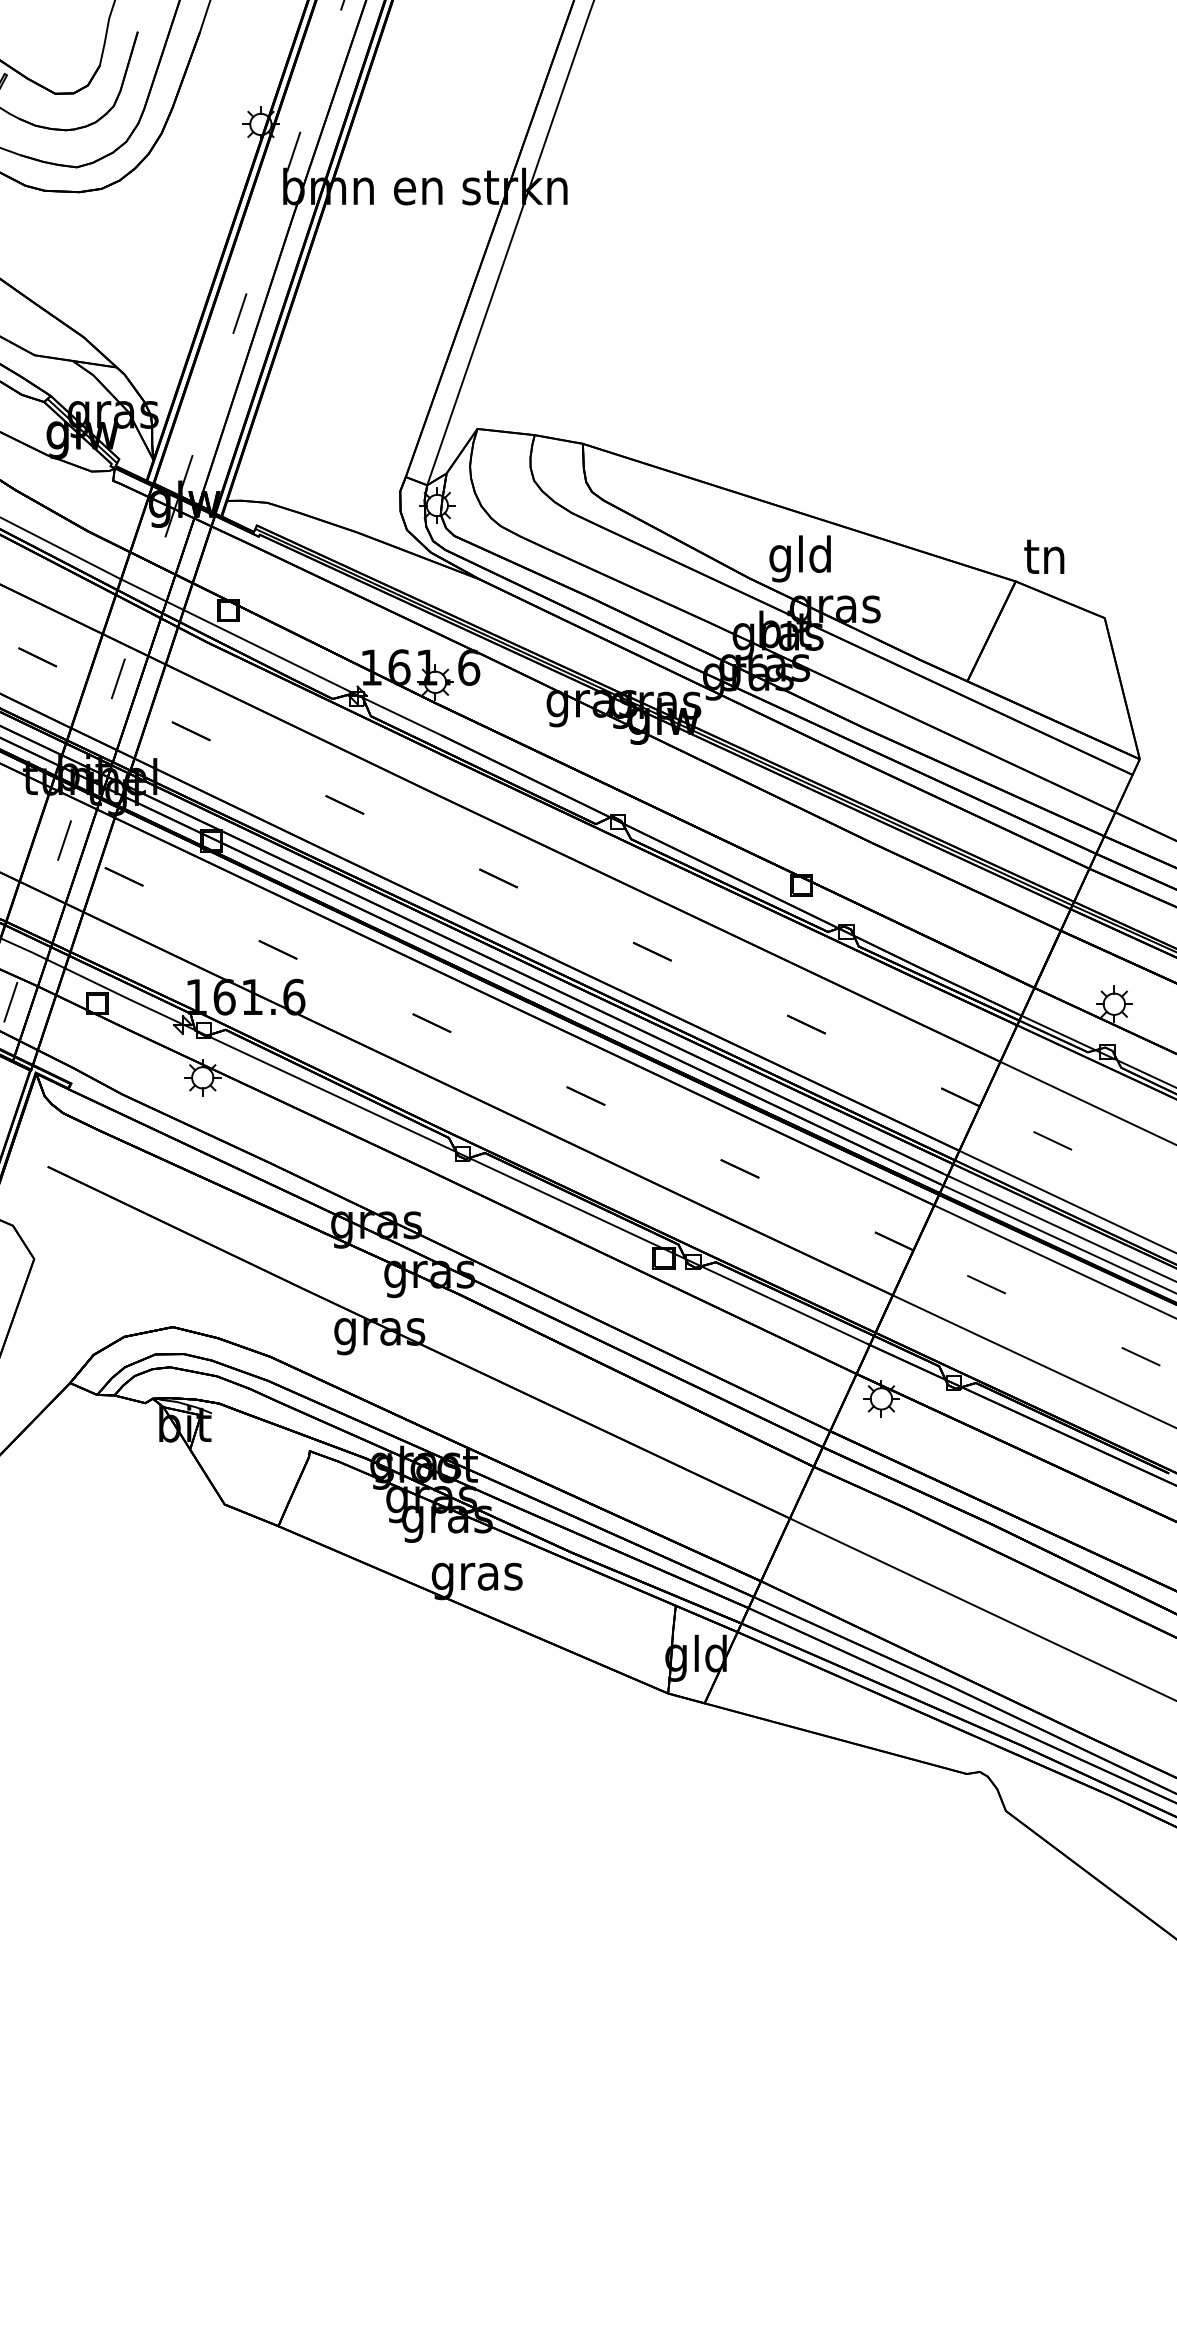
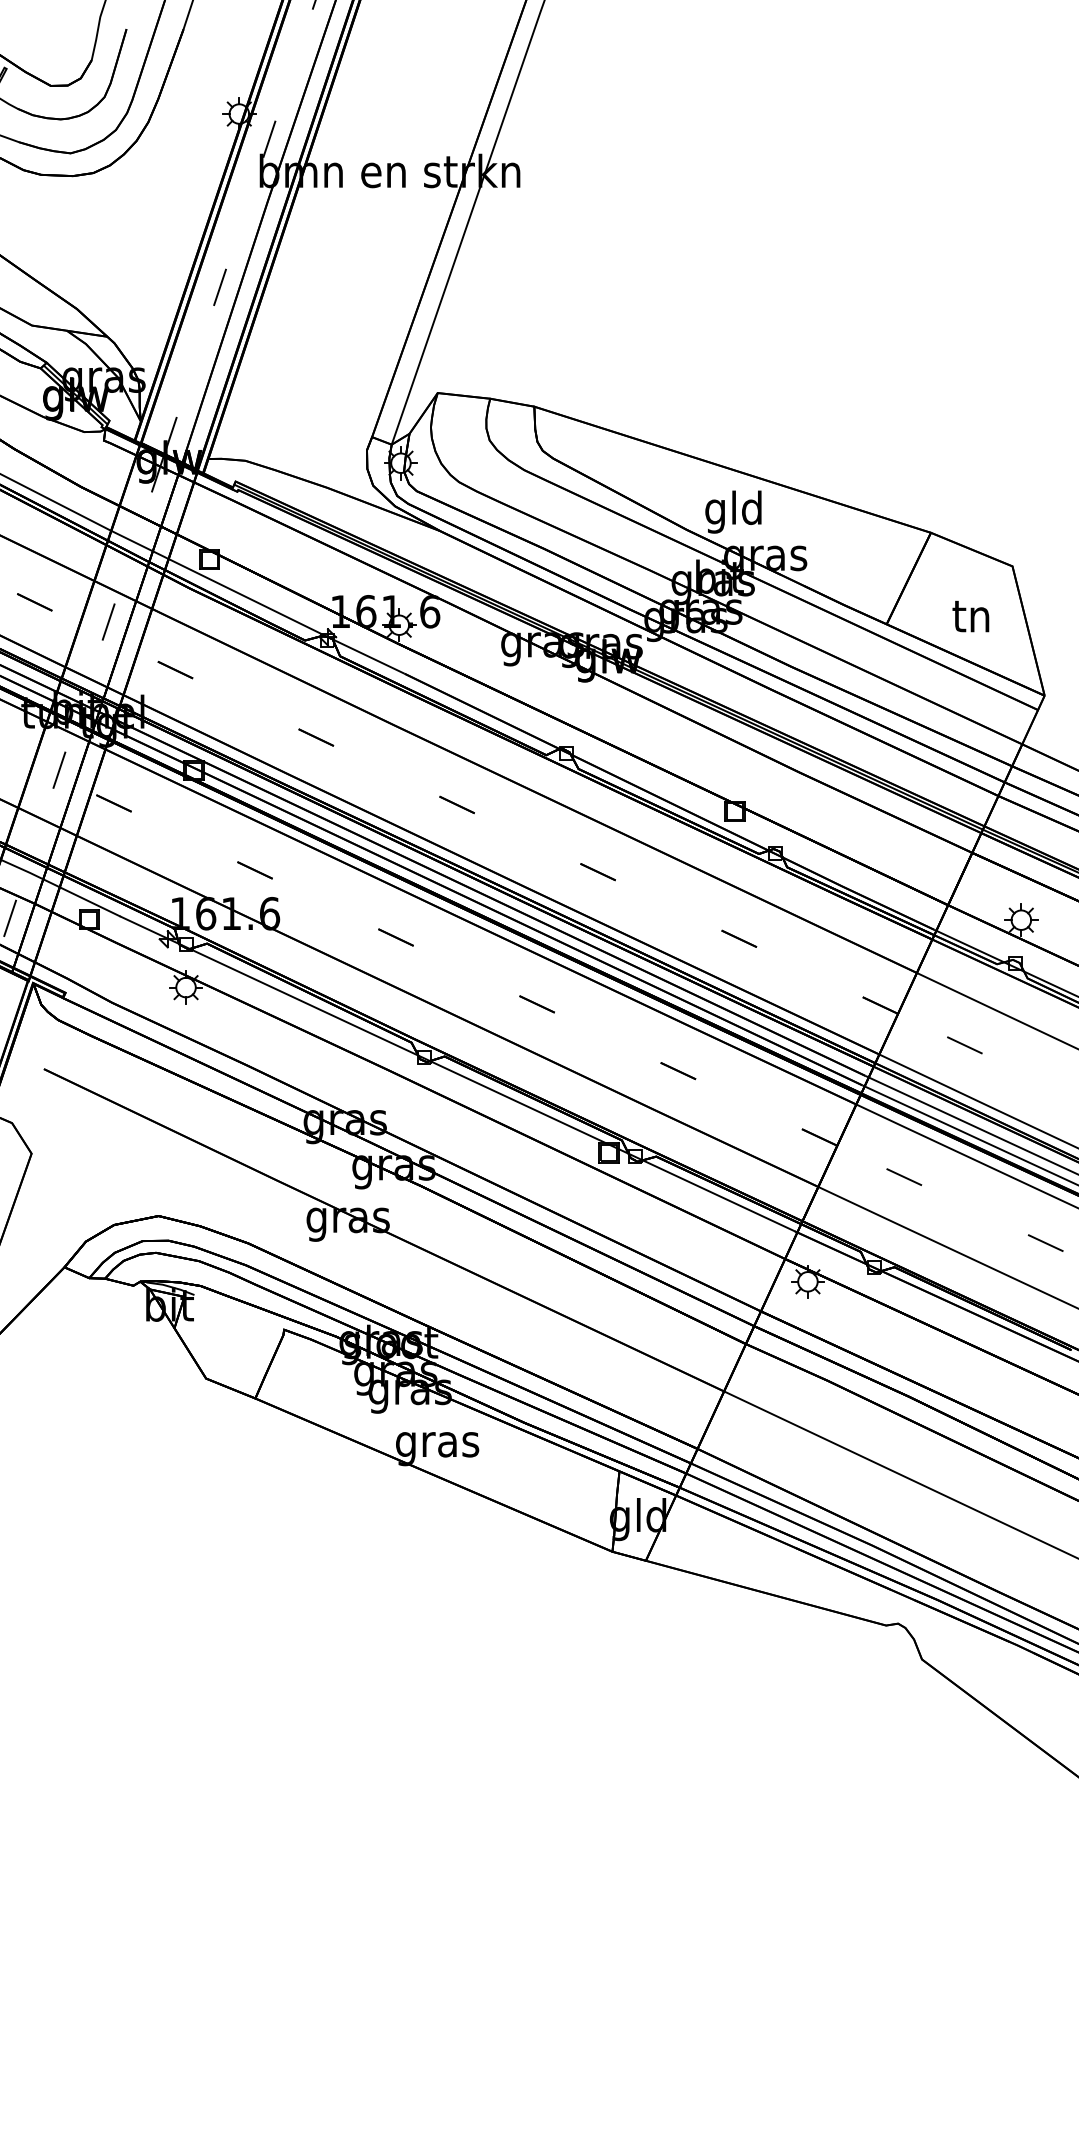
text: (1044, 556) -> (971, 616), moved

